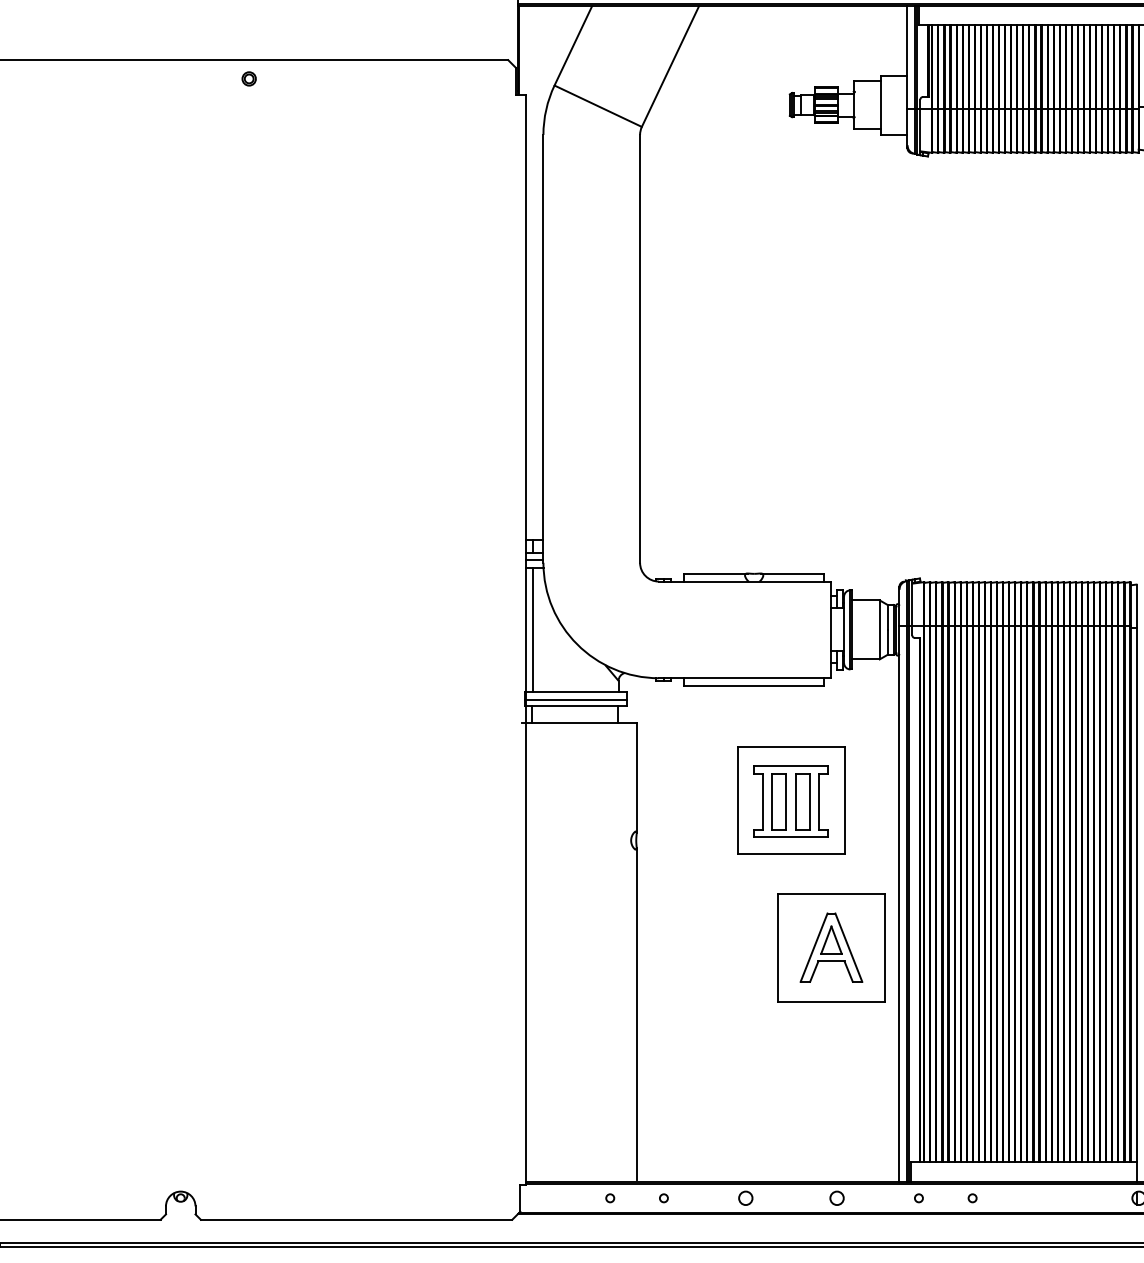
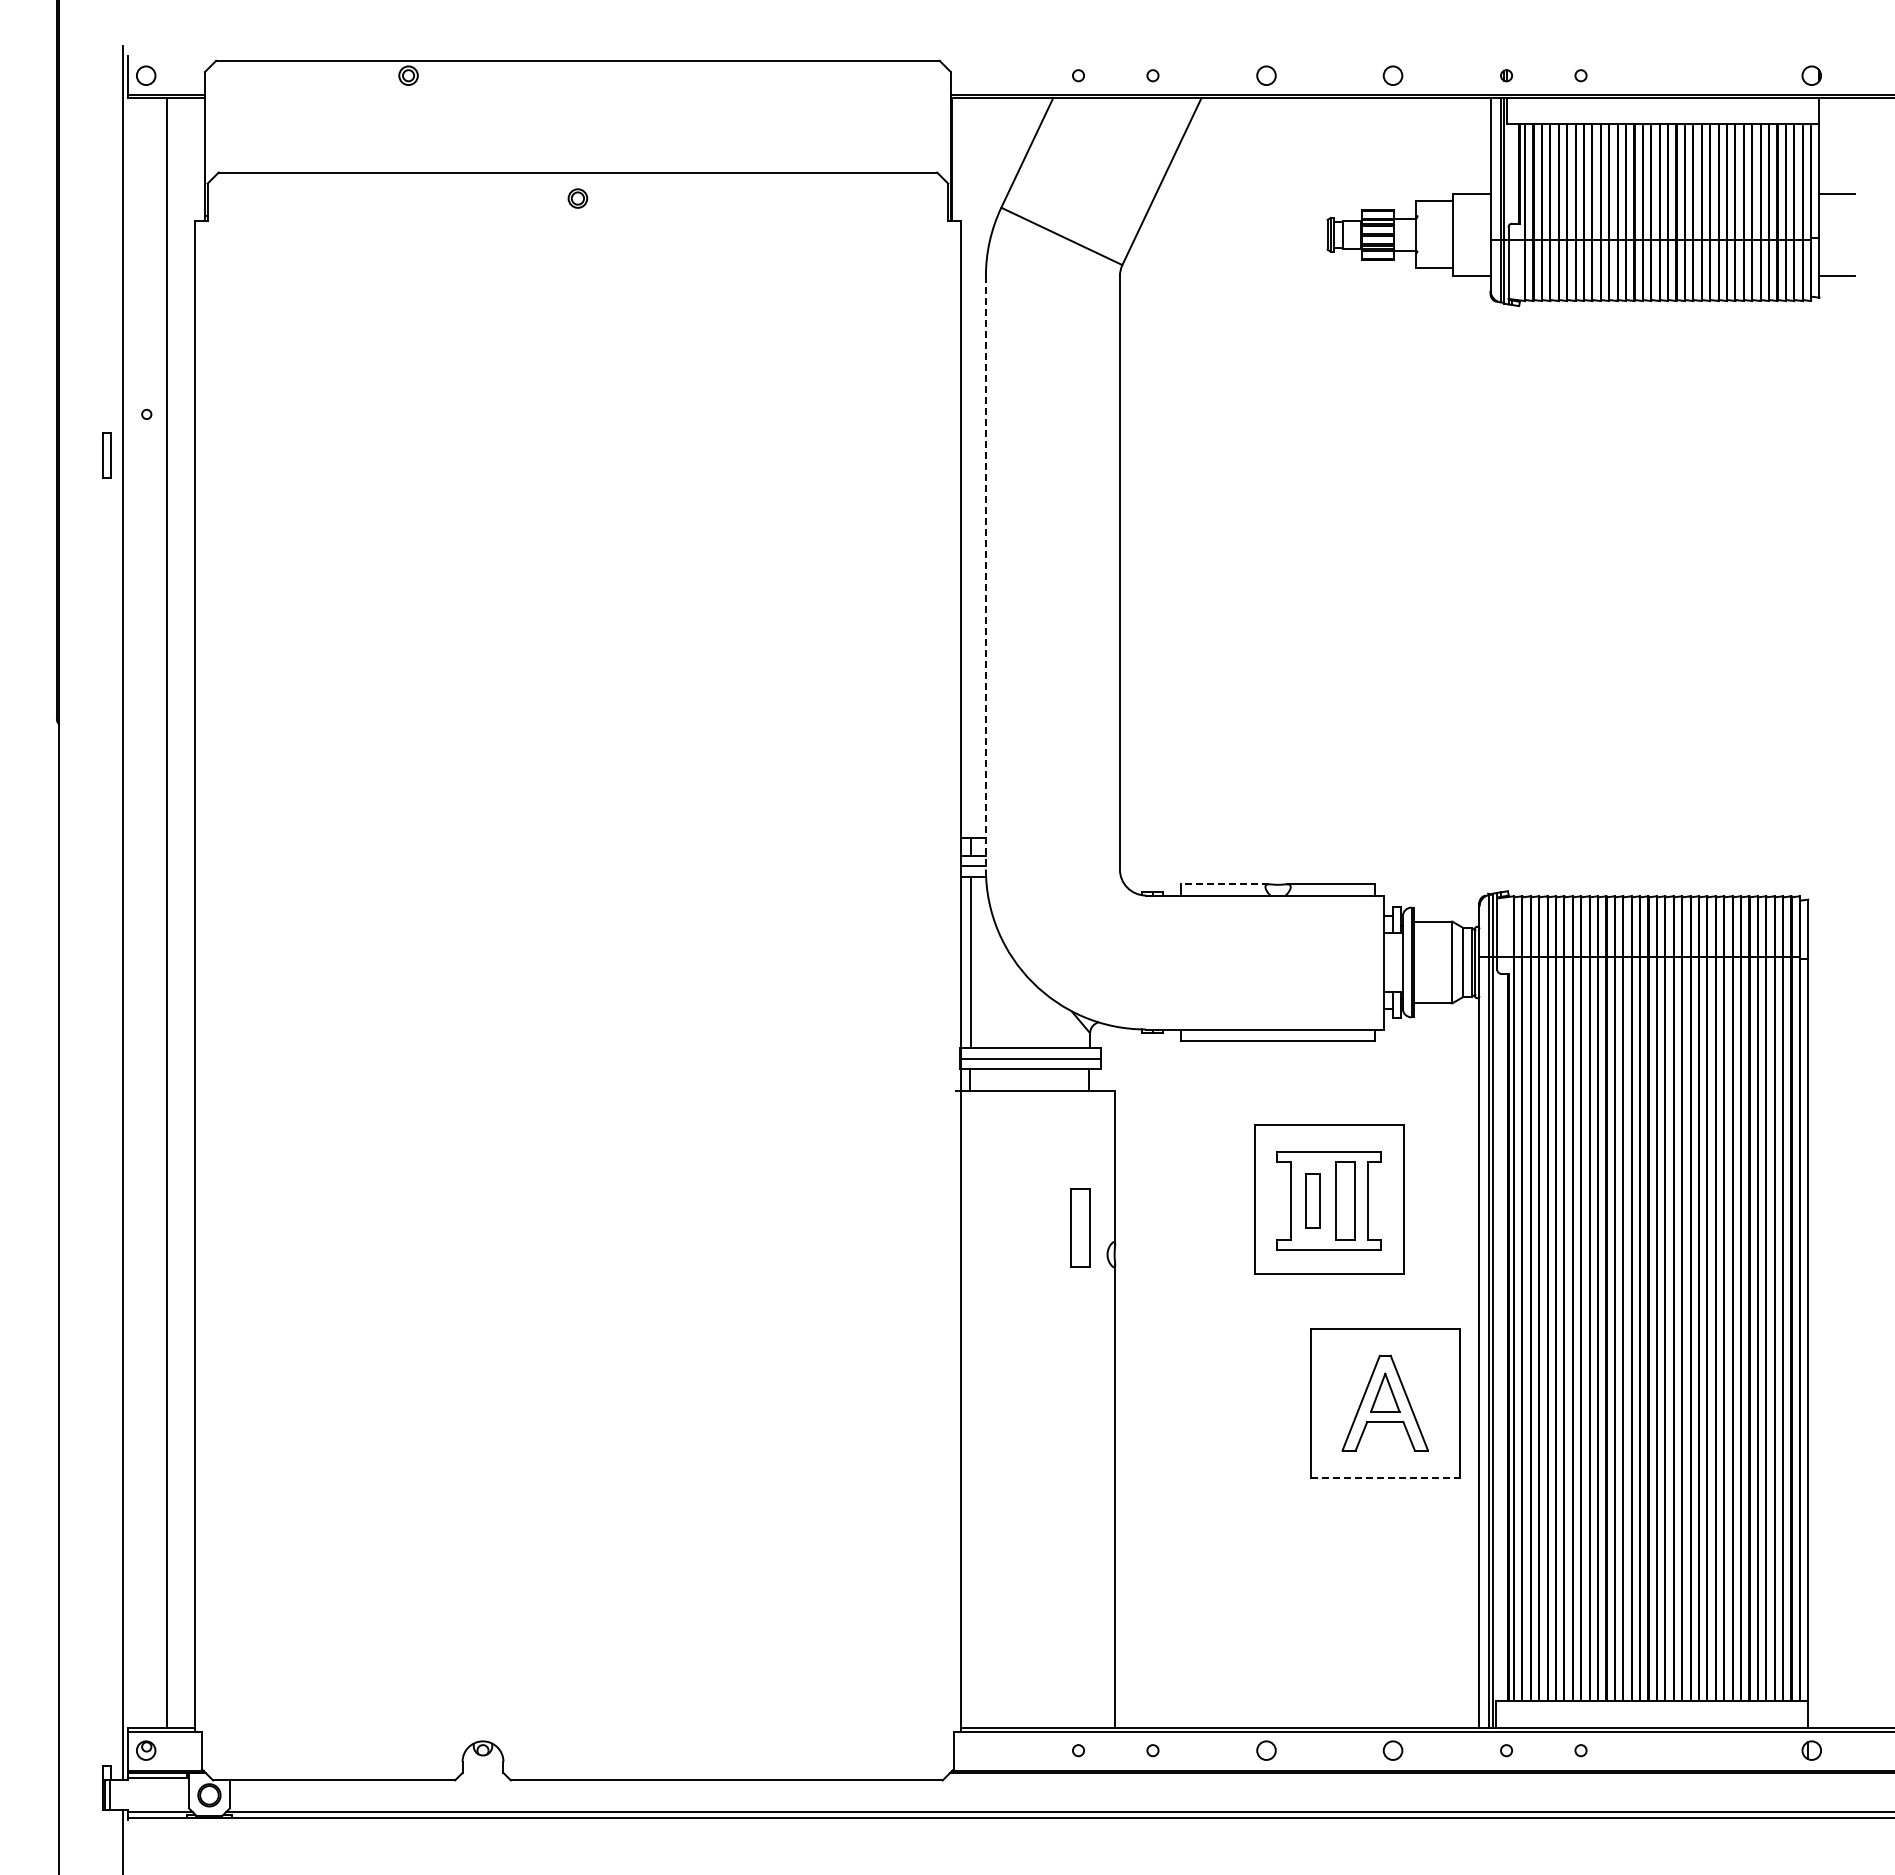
line: (543, 348) -> (985, 572), solid -> dashed
line: (716, 573) -> (1225, 884), solid -> dashed
part: (778, 801) -> (1312, 1200), size x0.7
part: (611, 821) -> (1080, 1227), added
line: (832, 1002) -> (1386, 1478), solid -> dashed

